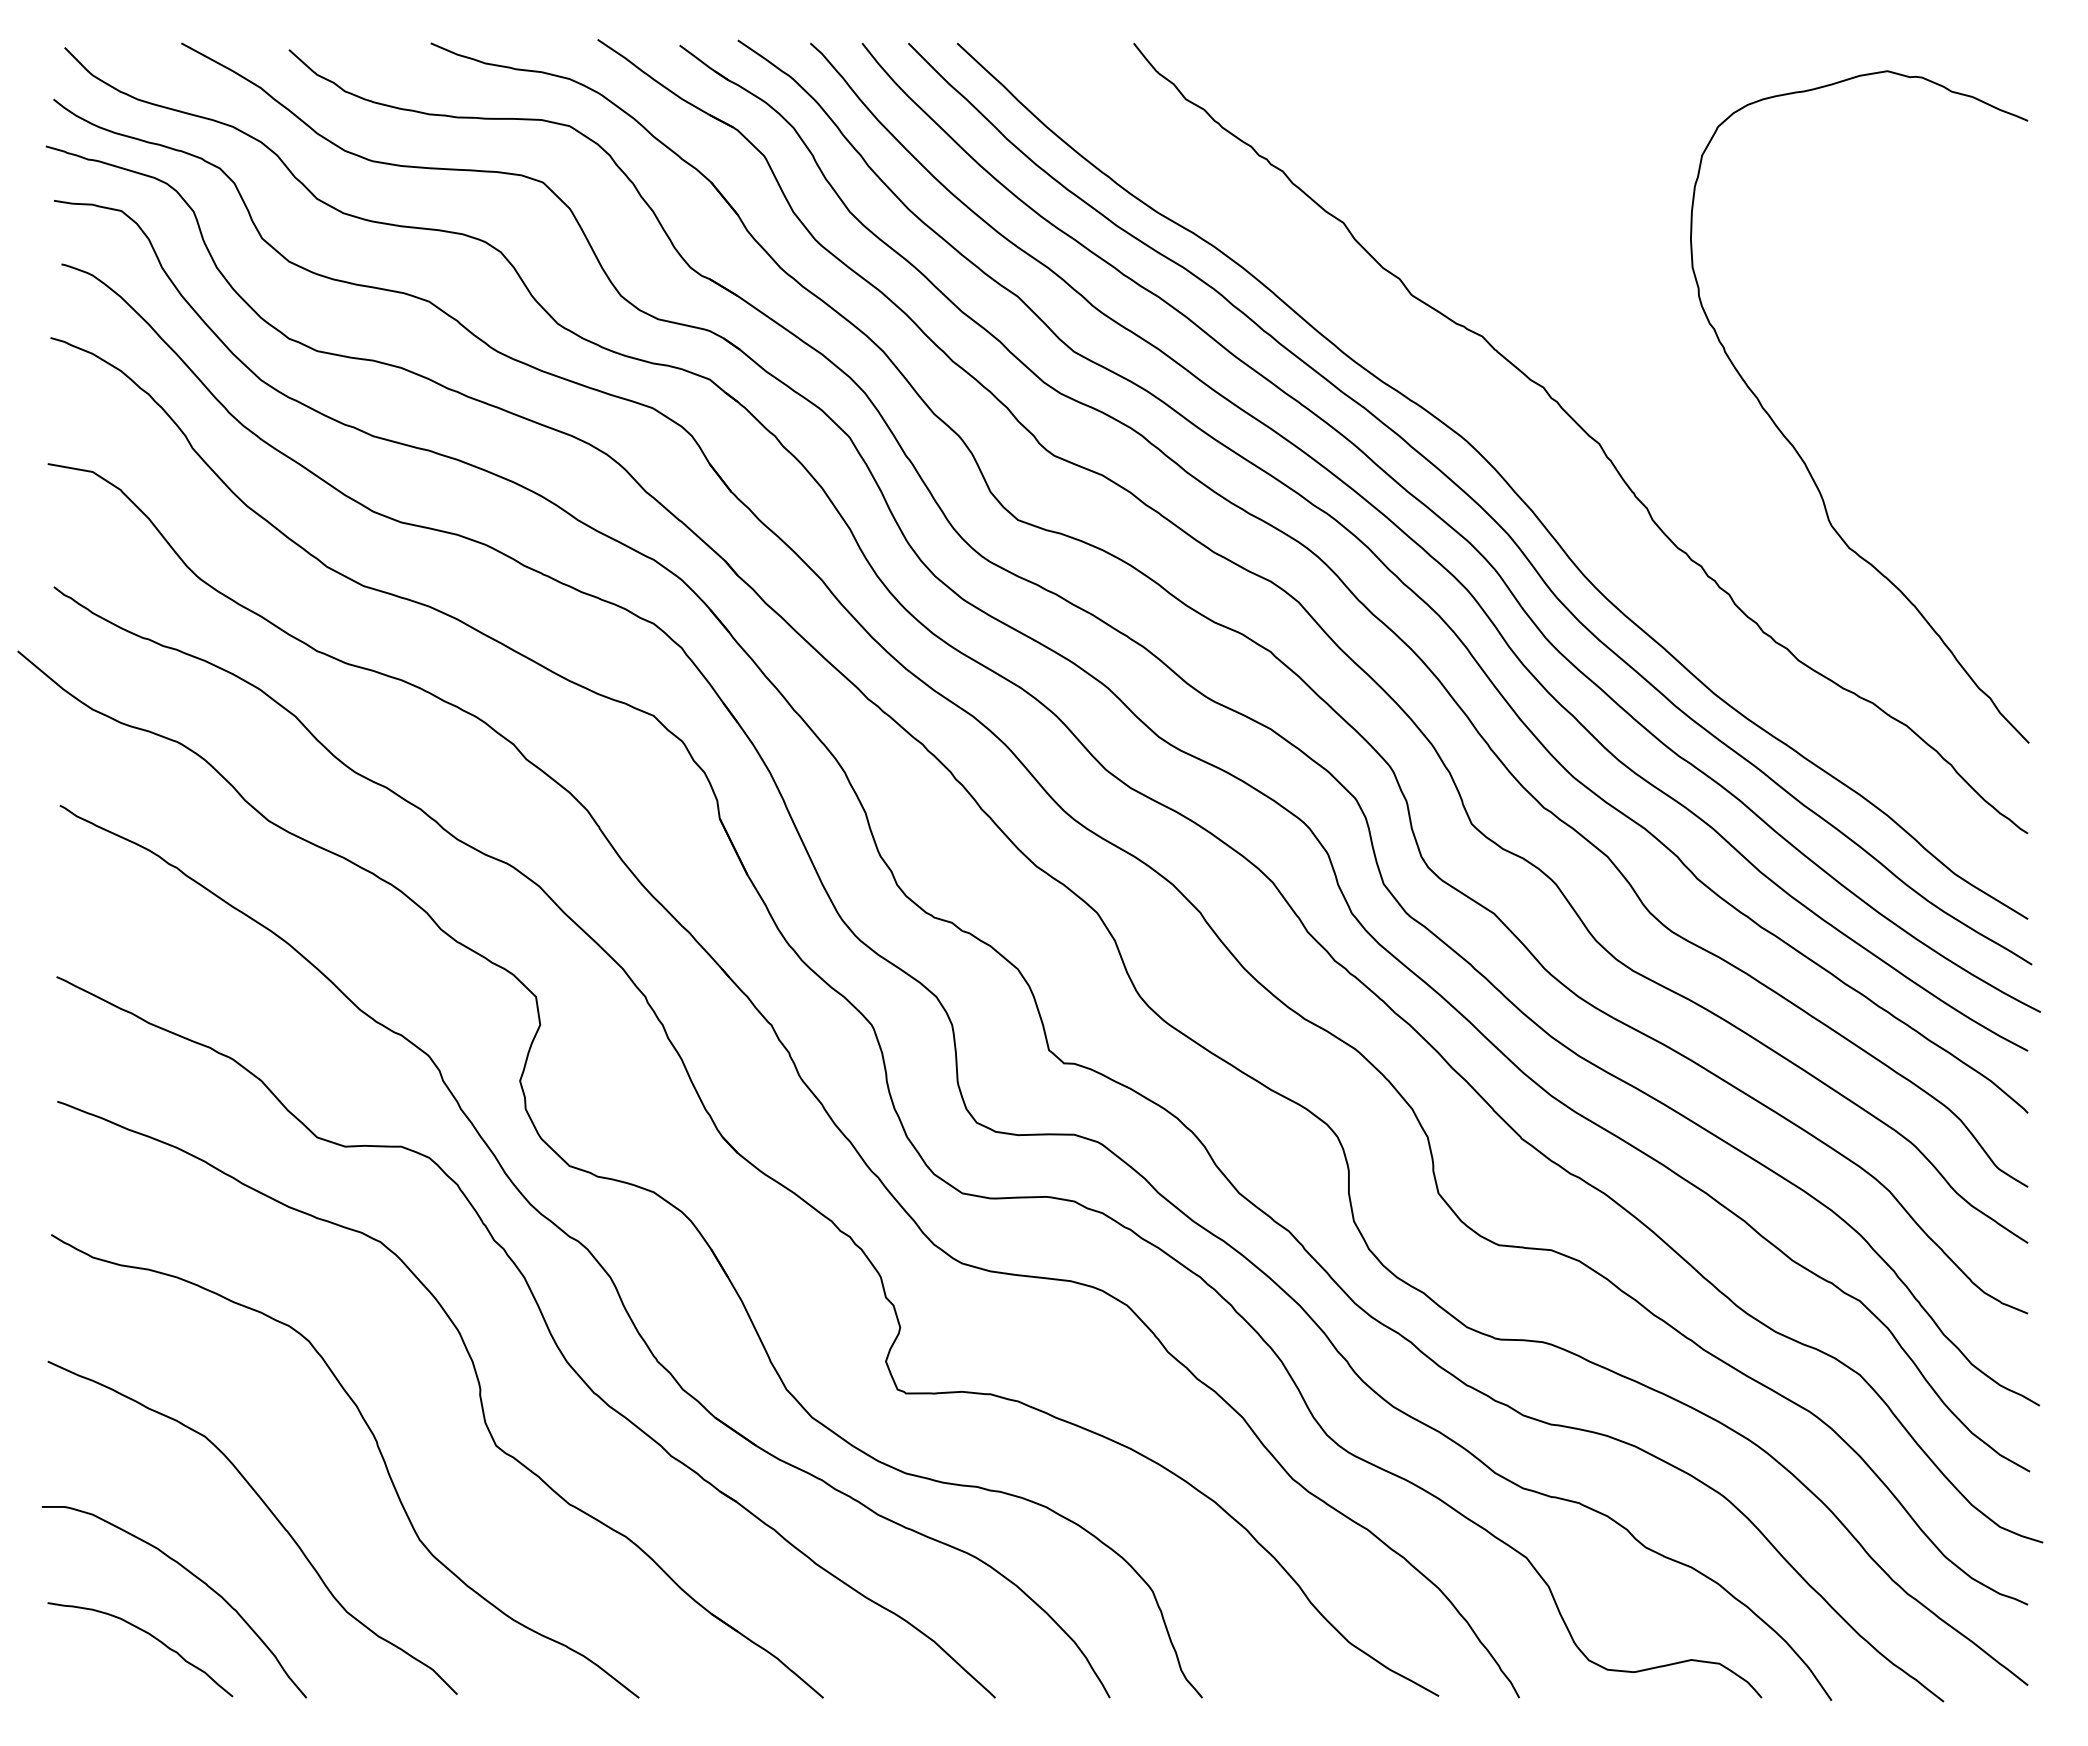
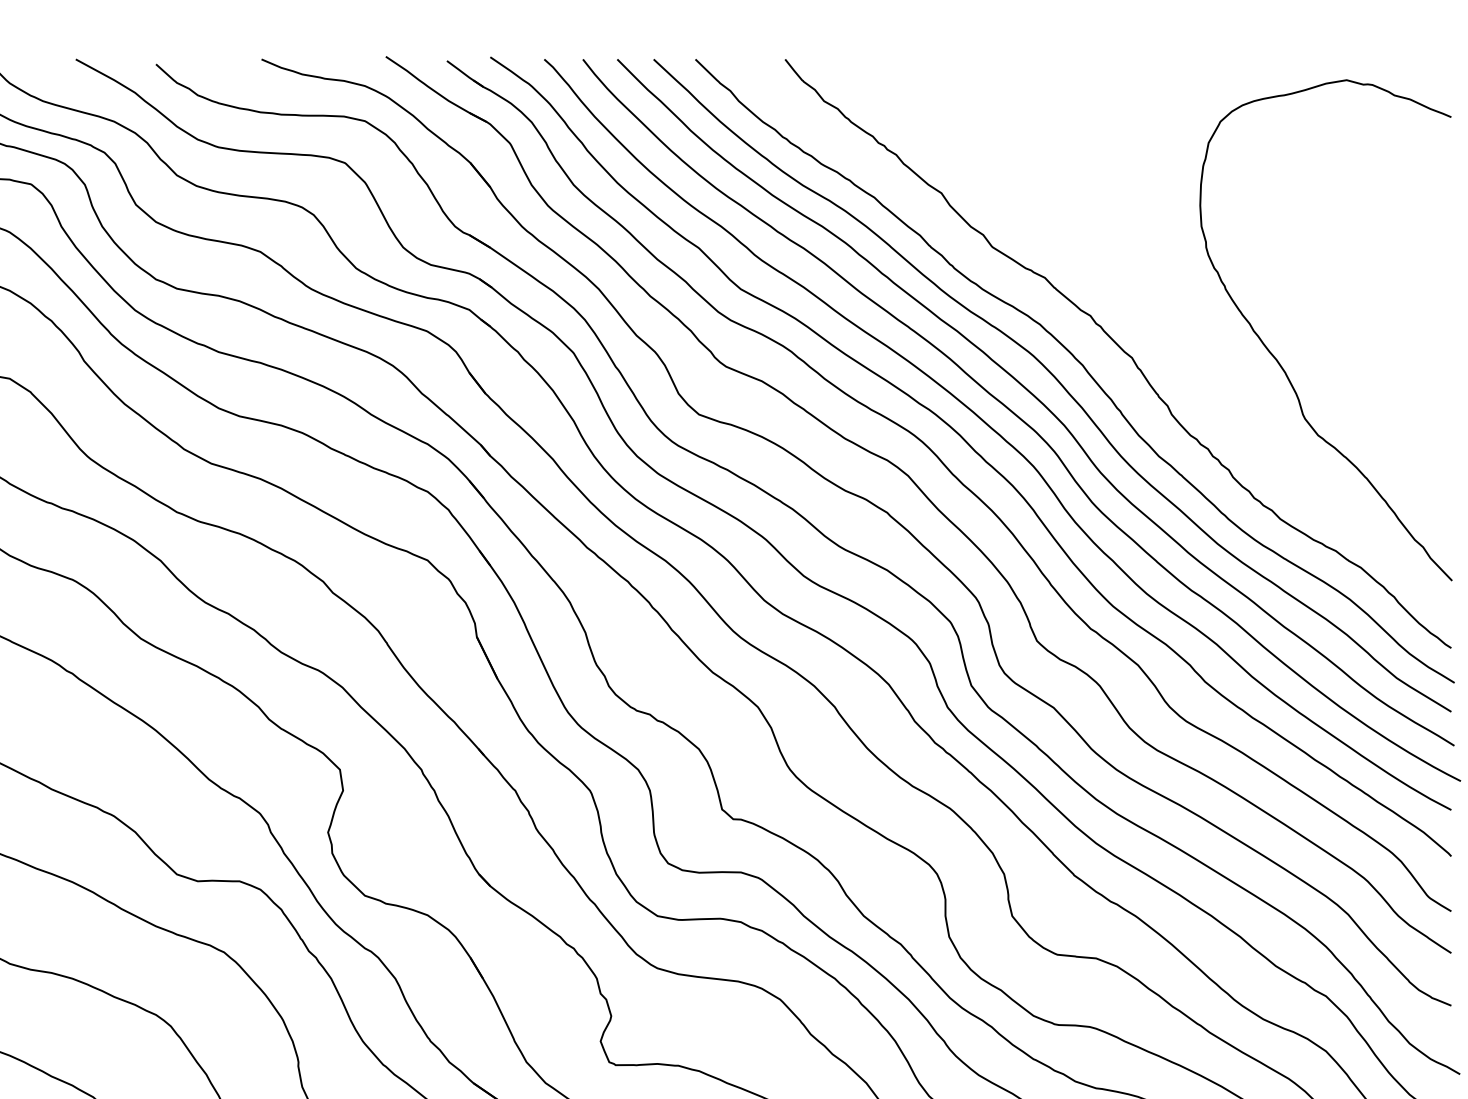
curve: (1530, 452) -> (1080, 364), added

